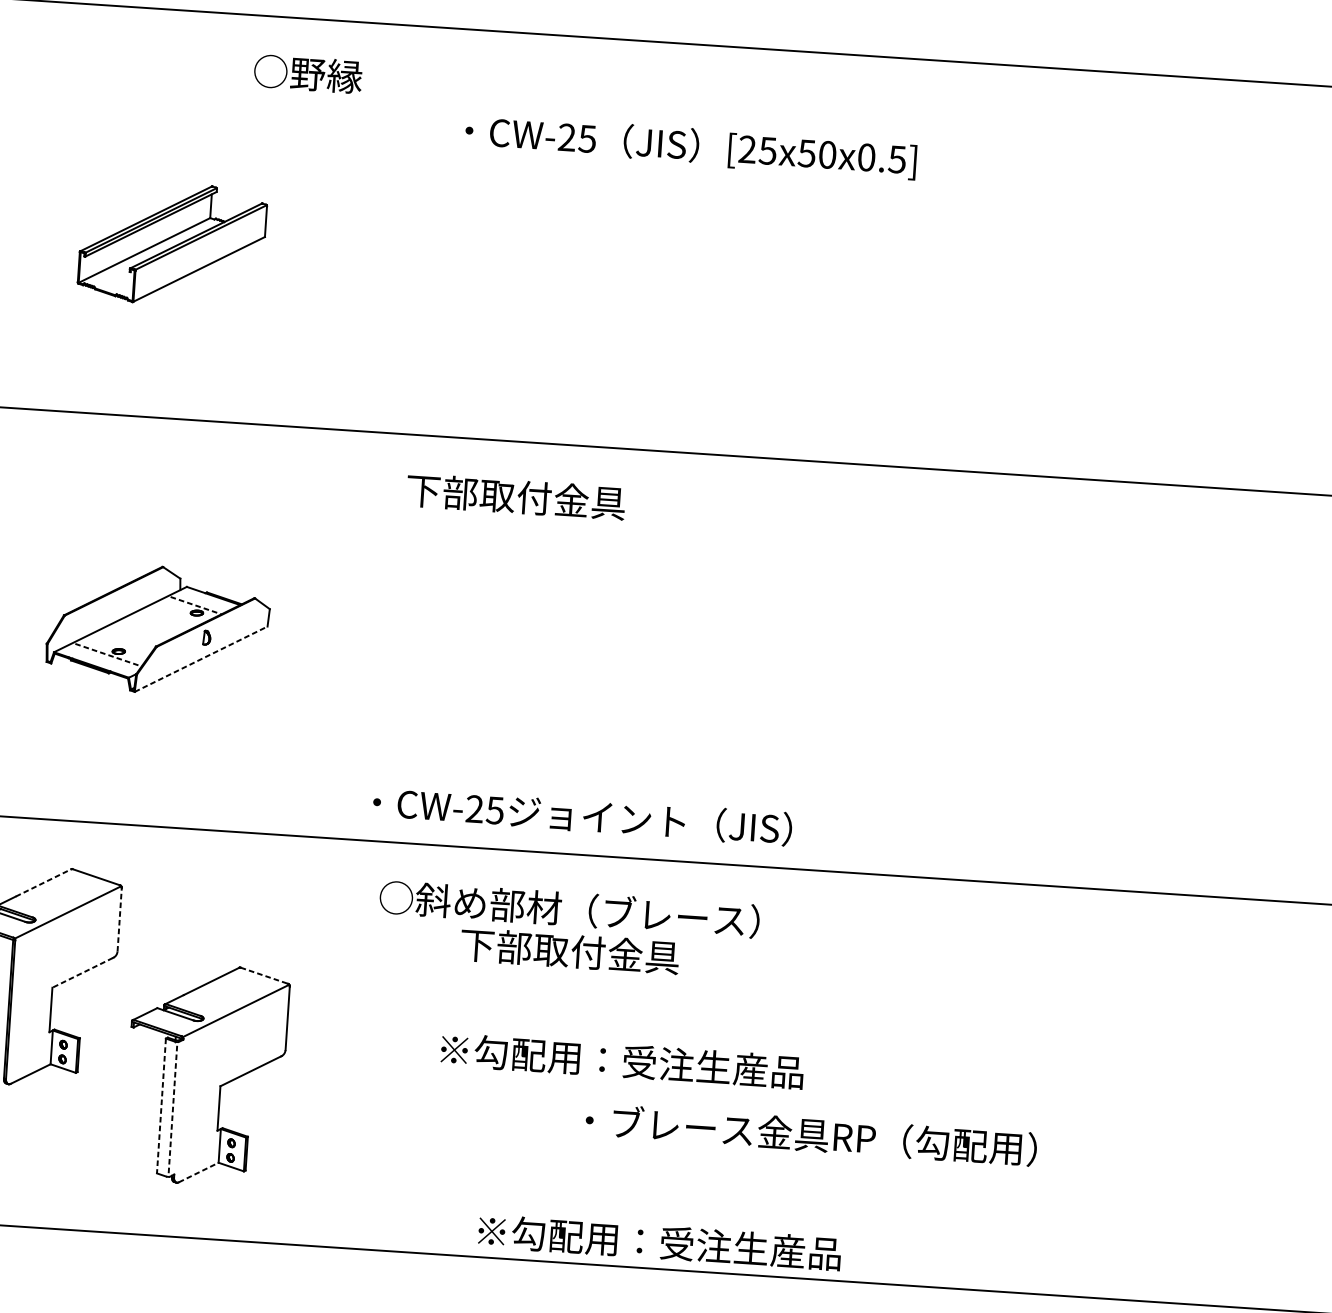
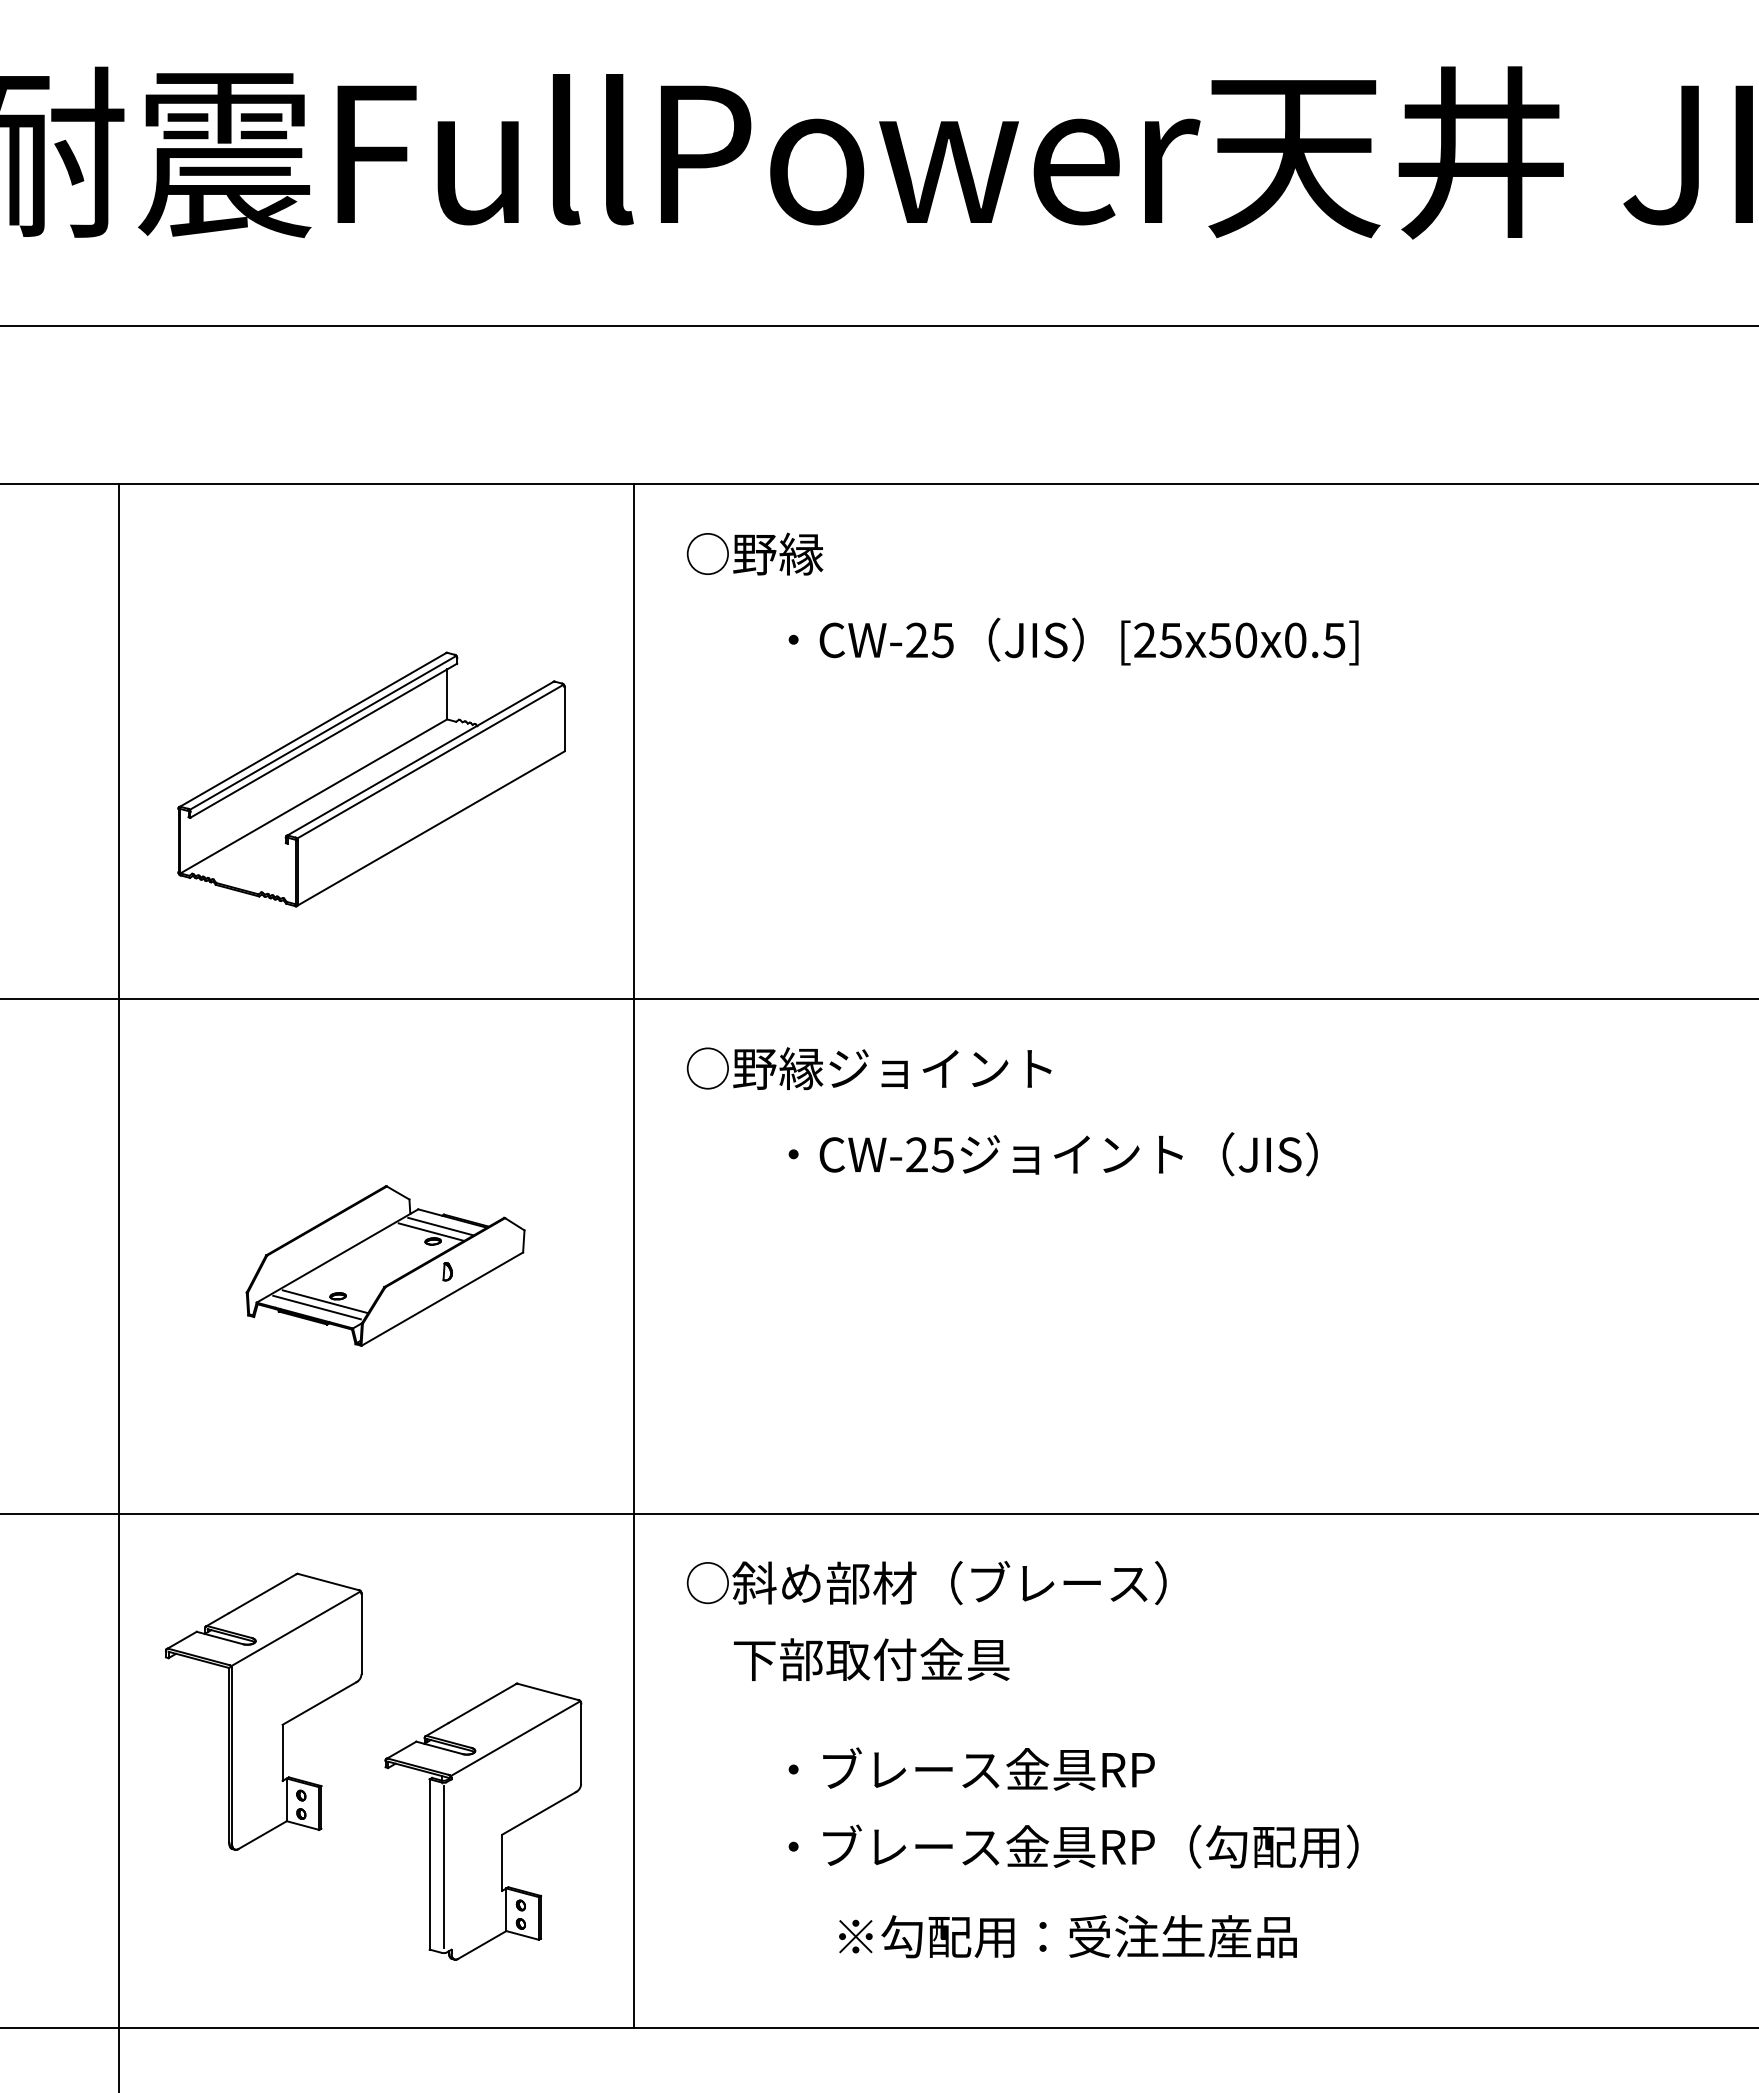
text: (307, 73) -> (754, 553), moved
text: (690, 146) -> (1073, 641), moved
part: (172, 244) -> (371, 779), size x1.67
text: (550, 499) -> (868, 1068), 下部取付金具 -> ○野縁ジョイント
line: (203, 601) -> (440, 1226), added
line: (196, 605) -> (431, 1232), dashed -> solid
line: (354, 635) -> (633, 1256), added
line: (108, 654) -> (325, 1301), dashed -> solid
line: (201, 658) -> (442, 1298), dashed -> solid
line: (101, 659) -> (316, 1307), added
text: (582, 815) -> (1052, 1154), moved
line: (44, 882) -> (263, 1593), dashed -> solid
line: (119, 919) -> (361, 1633), dashed -> solid
text: (569, 951) -> (871, 1659), moved
line: (82, 972) -> (319, 1703), dashed -> solid
line: (264, 976) -> (548, 1692), dashed -> solid
text: (622, 1061) -> (1005, 1769), ※勾配用：受注生産品 -> ・ブレース金具RP
line: (161, 1106) -> (429, 1864), dashed -> solid
line: (173, 1108) -> (444, 1866), dashed -> solid
text: (811, 1134) -> (1073, 1846), moved
line: (198, 1172) -> (482, 1945), dashed -> solid
text: (659, 1242) -> (1067, 1936), moved

